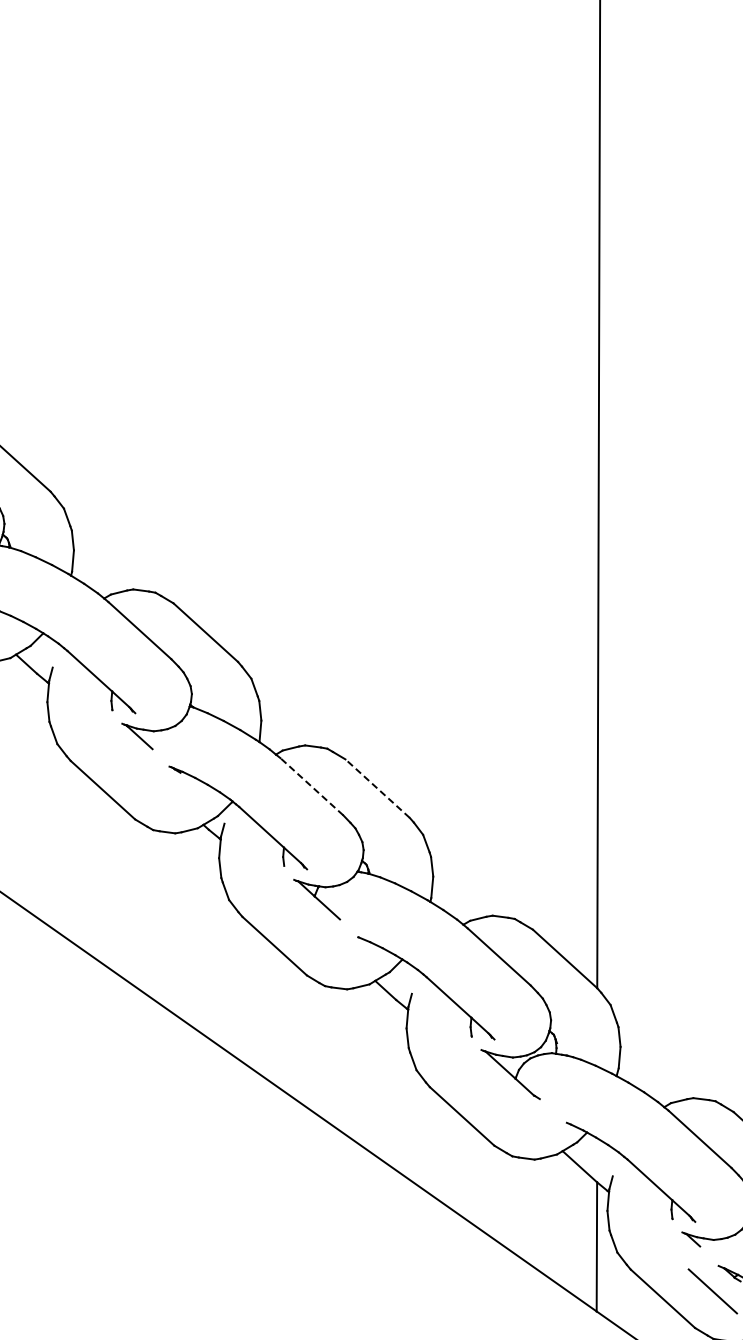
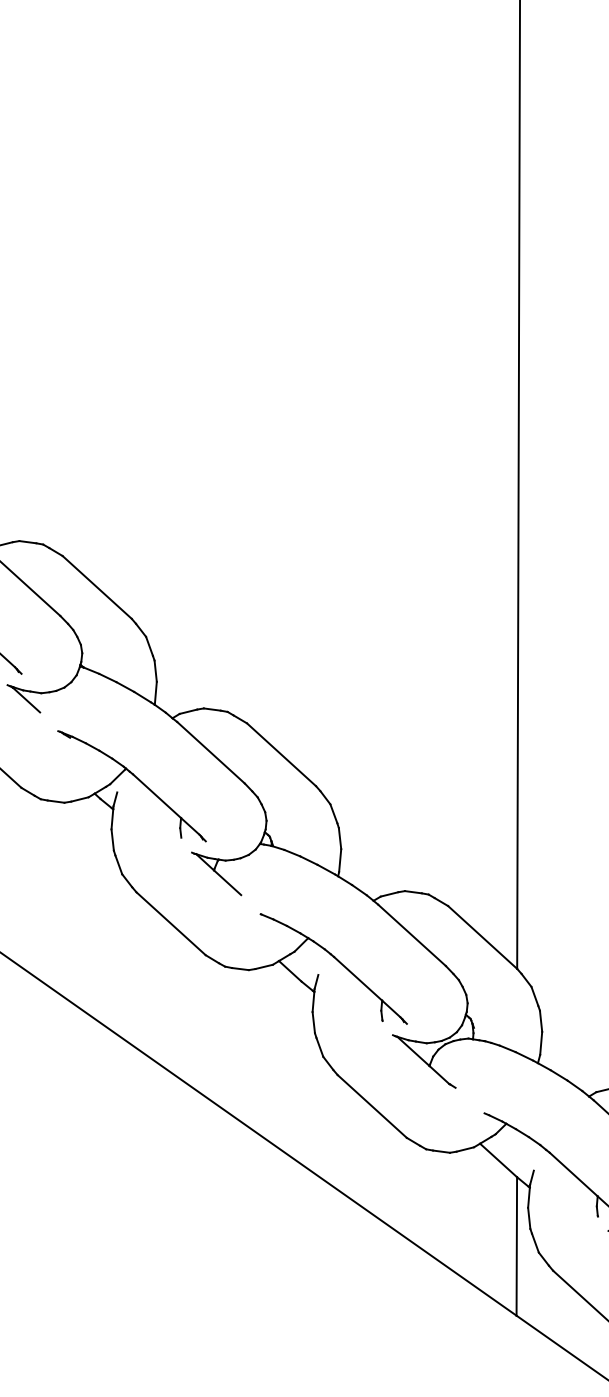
line: (311, 786) -> (210, 752), dashed -> solid
line: (377, 788) -> (281, 754), dashed -> solid

